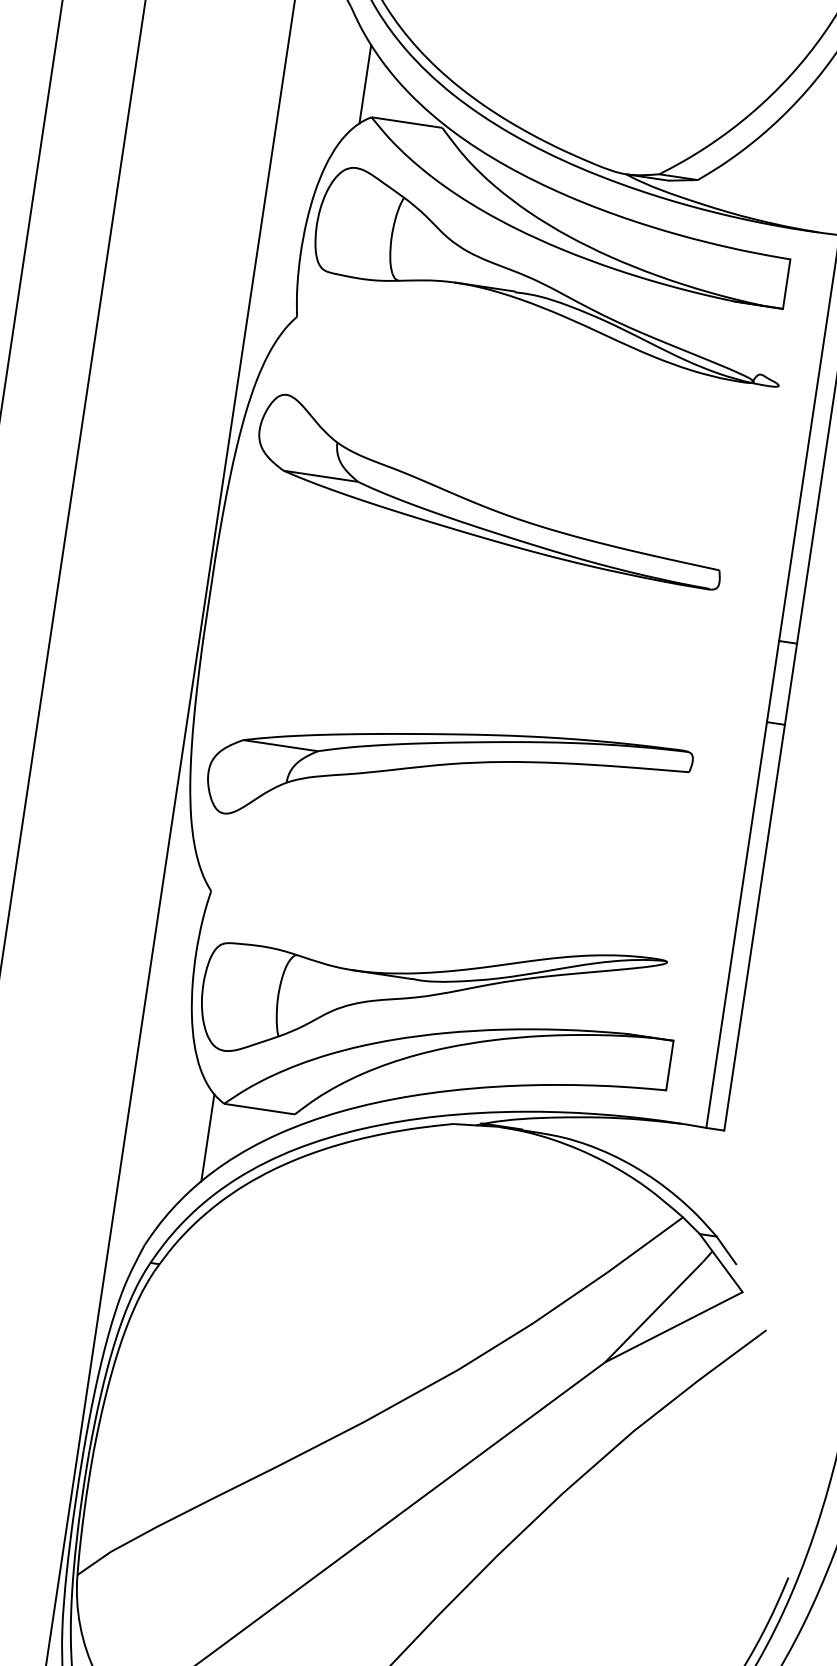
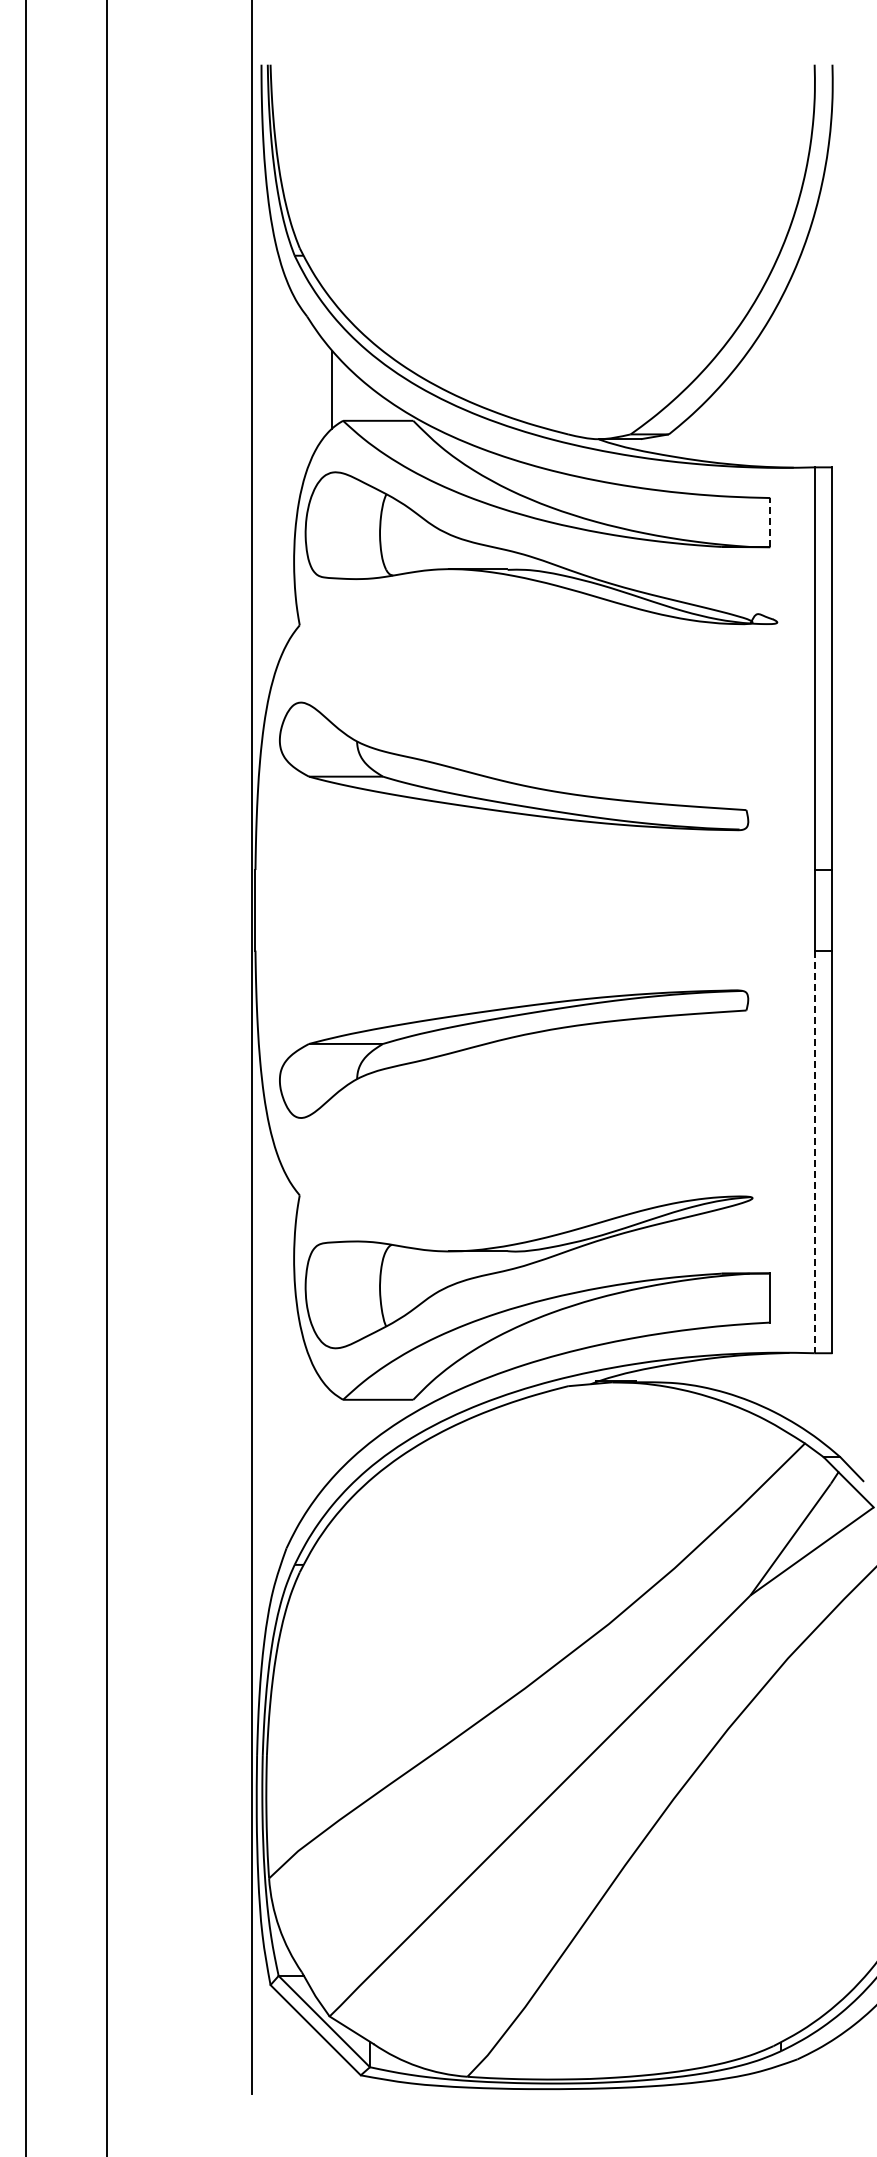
line: (786, 284) -> (770, 522), solid -> dashed
line: (736, 925) -> (814, 1152), solid -> dashed
line: (208, 1138) -> (332, 1435), removed

